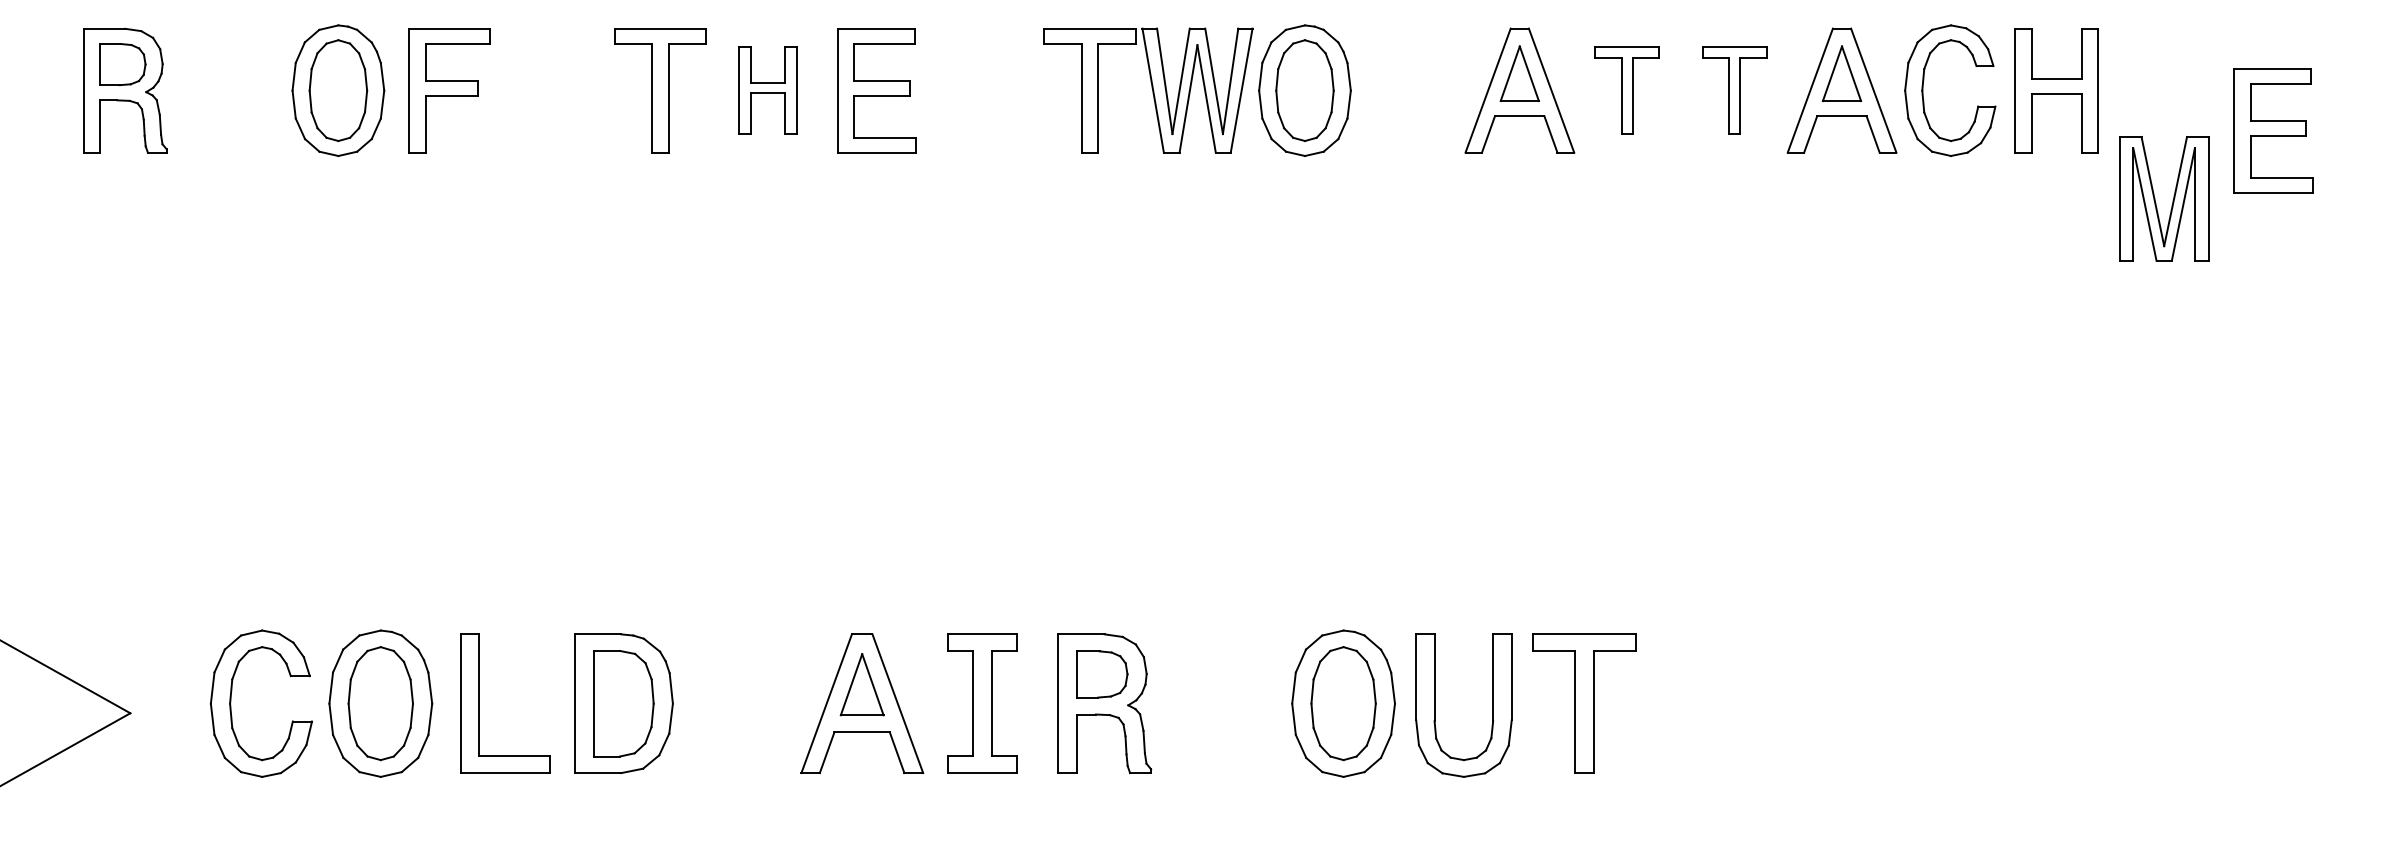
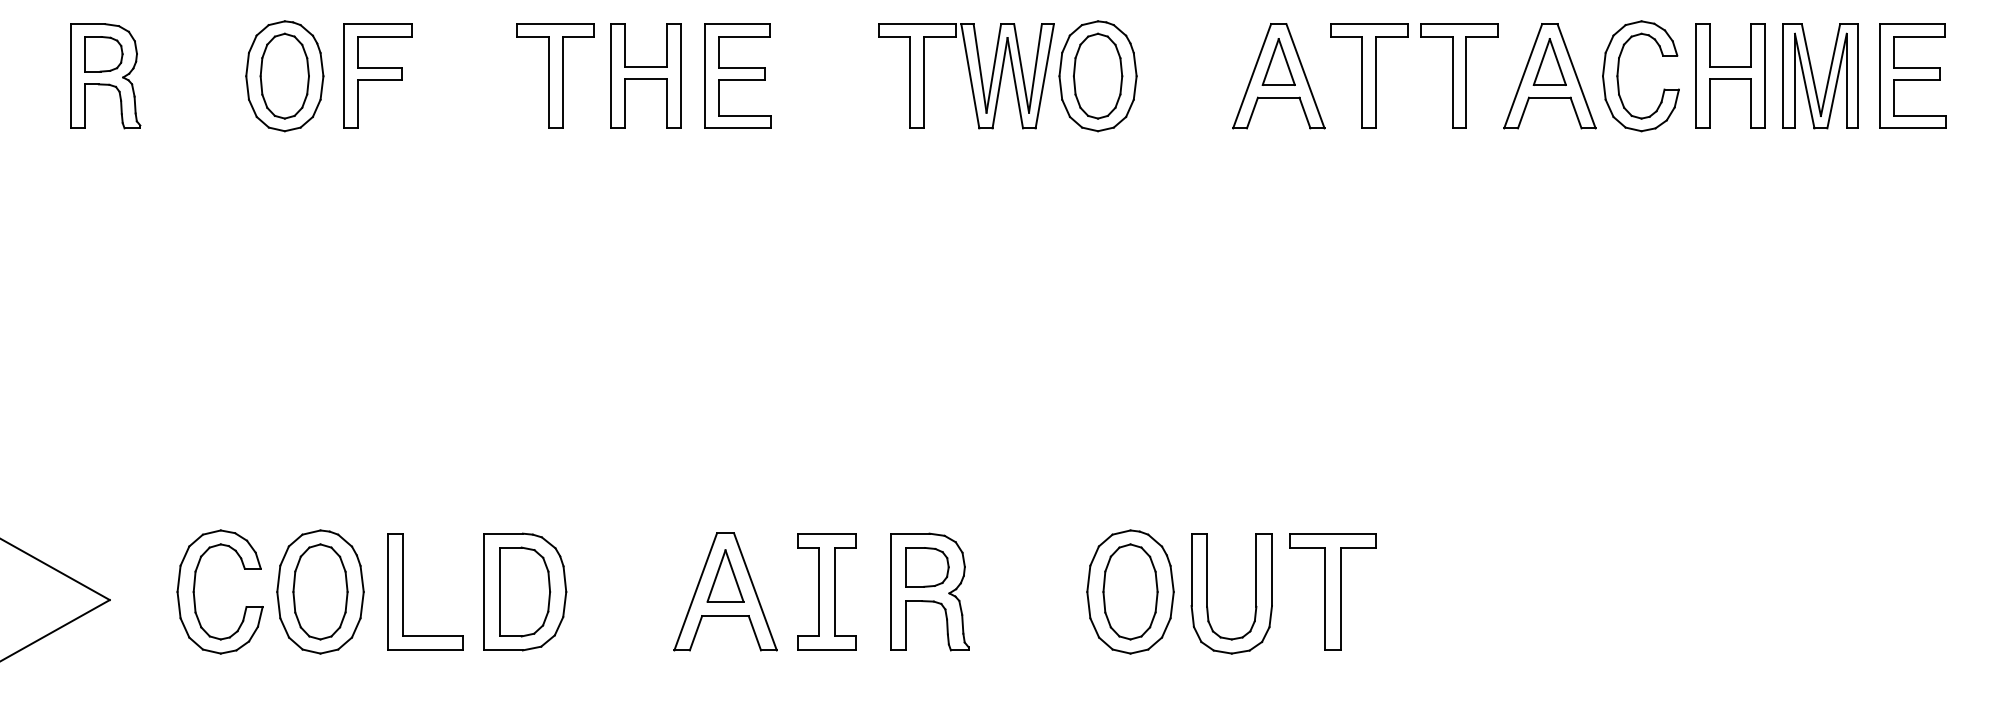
part: (767, 89) -> (645, 75), size x1.43
part: (1627, 89) -> (1369, 75), size x1.43
part: (1734, 89) -> (1459, 75), size x1.43
part: (2273, 130) -> (1912, 75), moved
part: (2156, 201) -> (1814, 78), moved

